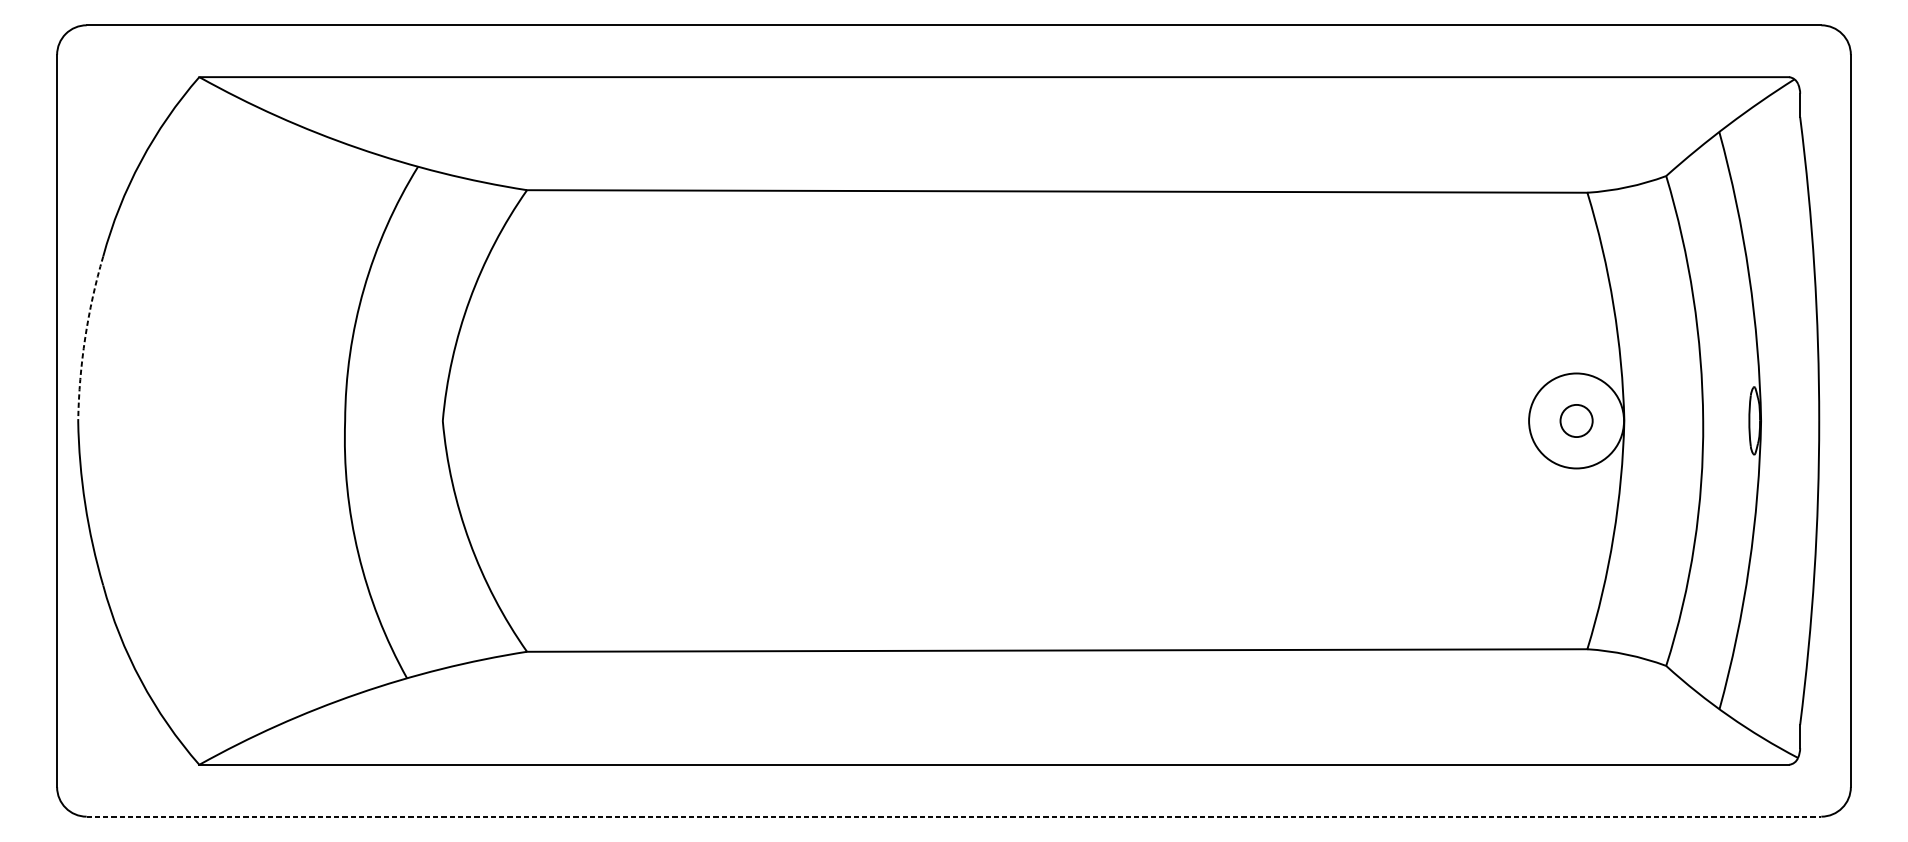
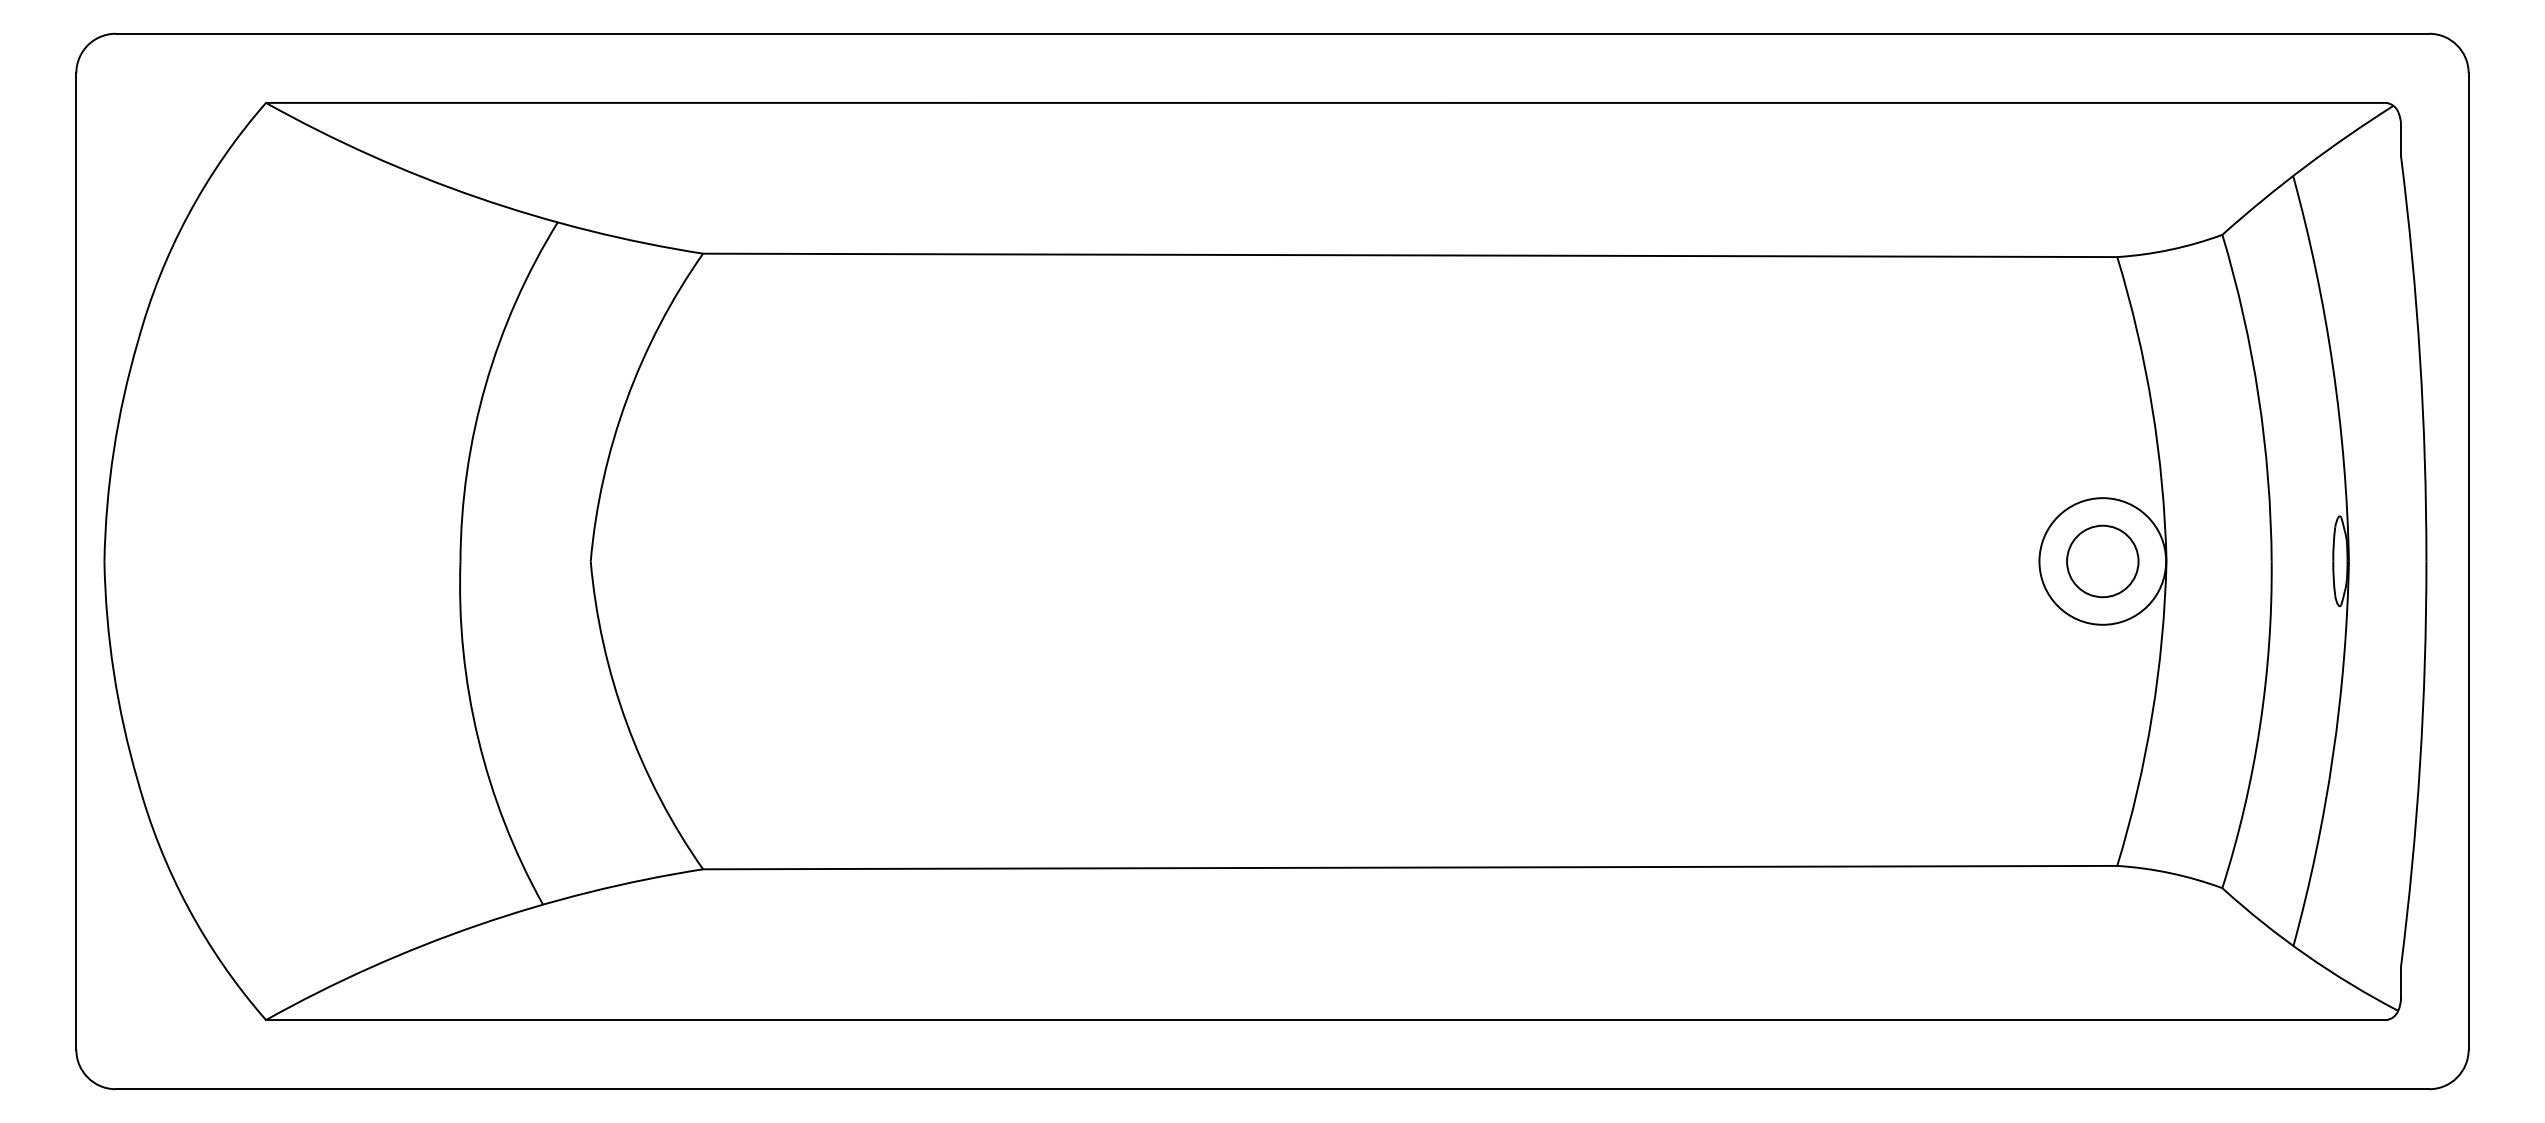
arc: (84, 337) -> (113, 450), dashed -> solid
circle: (1576, 421) -> (2102, 561), size x1.67
line: (954, 816) -> (1272, 1089), dashed -> solid

